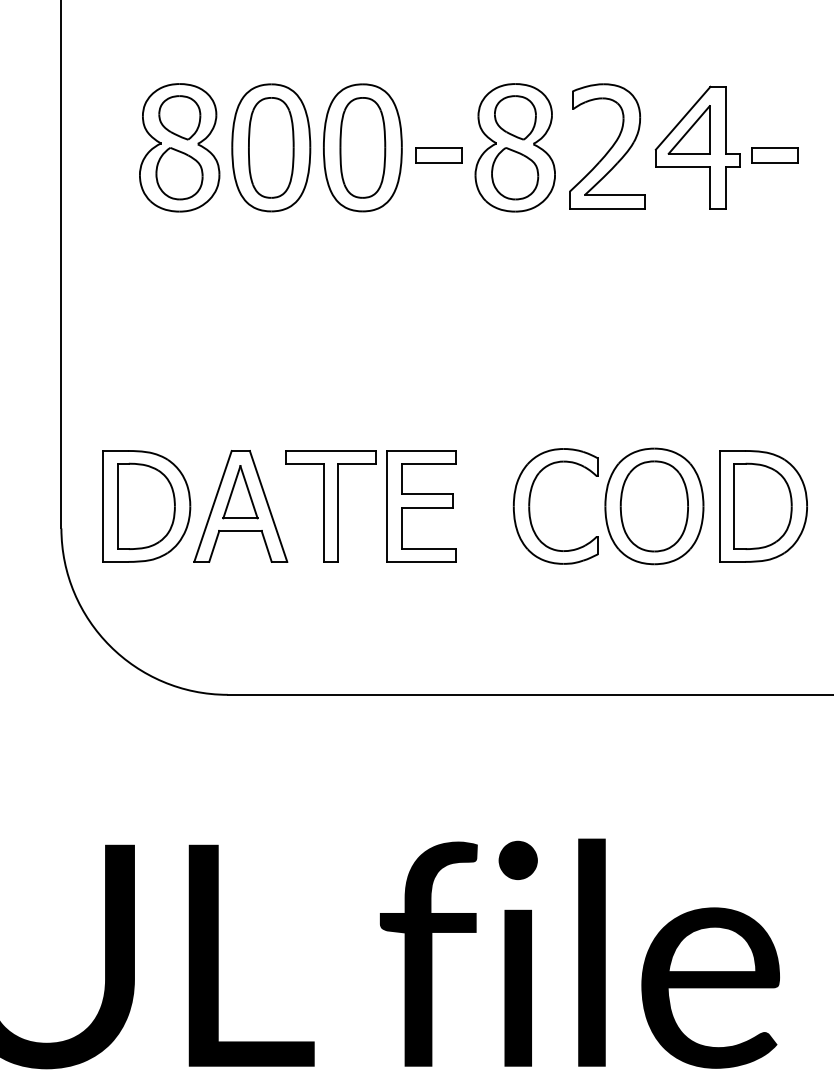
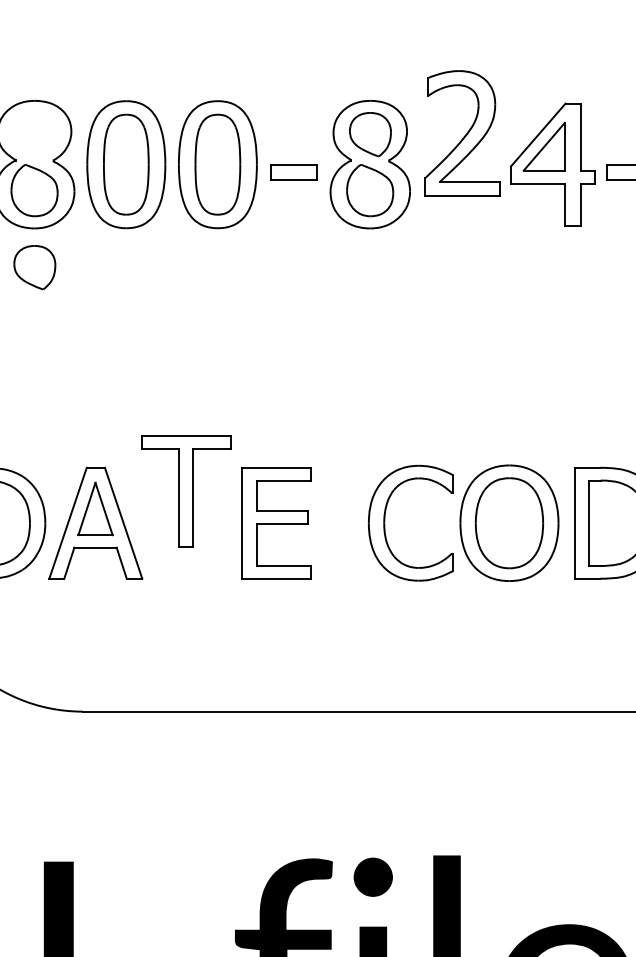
part: (179, 117) -> (34, 267), moved
part: (607, 146) -> (462, 133), moved
part: (330, 506) -> (185, 491), moved

